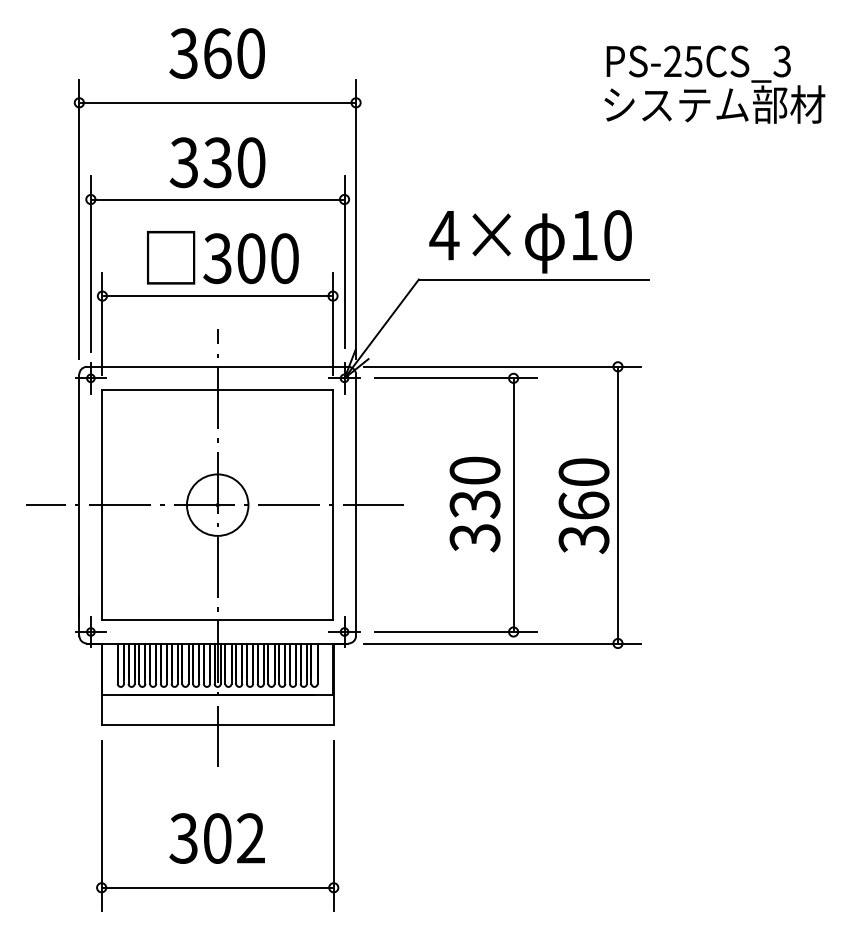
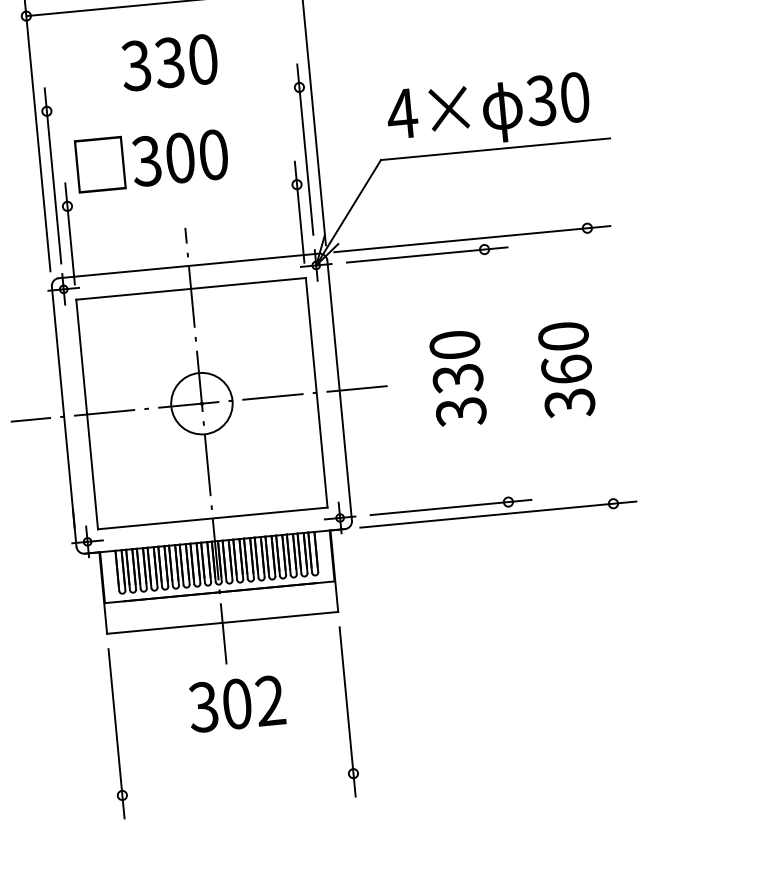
line: (217, 199) -> (172, 99), removed
text: (583, 235) -> (540, 100), 10 -> 30
text: (222, 257) -> (151, 159), moved
line: (217, 296) -> (182, 195), removed
line: (513, 504) -> (496, 375), removed
line: (617, 504) -> (599, 365), removed
text: (216, 838) -> (236, 704), moved
line: (217, 887) -> (237, 784), removed

